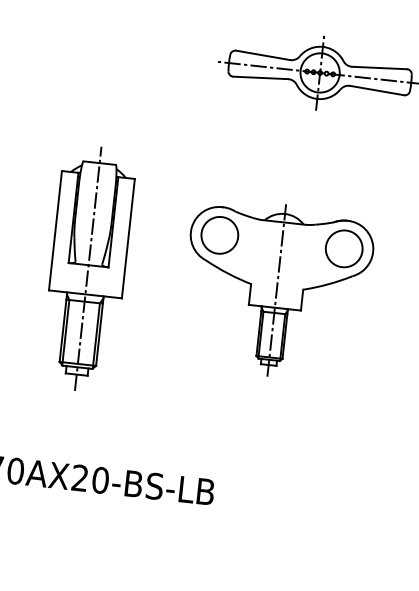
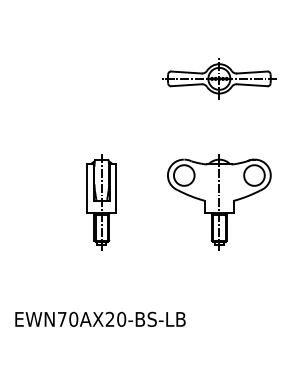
part: (87, 269) -> (101, 202), size x0.71
part: (277, 289) -> (219, 202), moved

